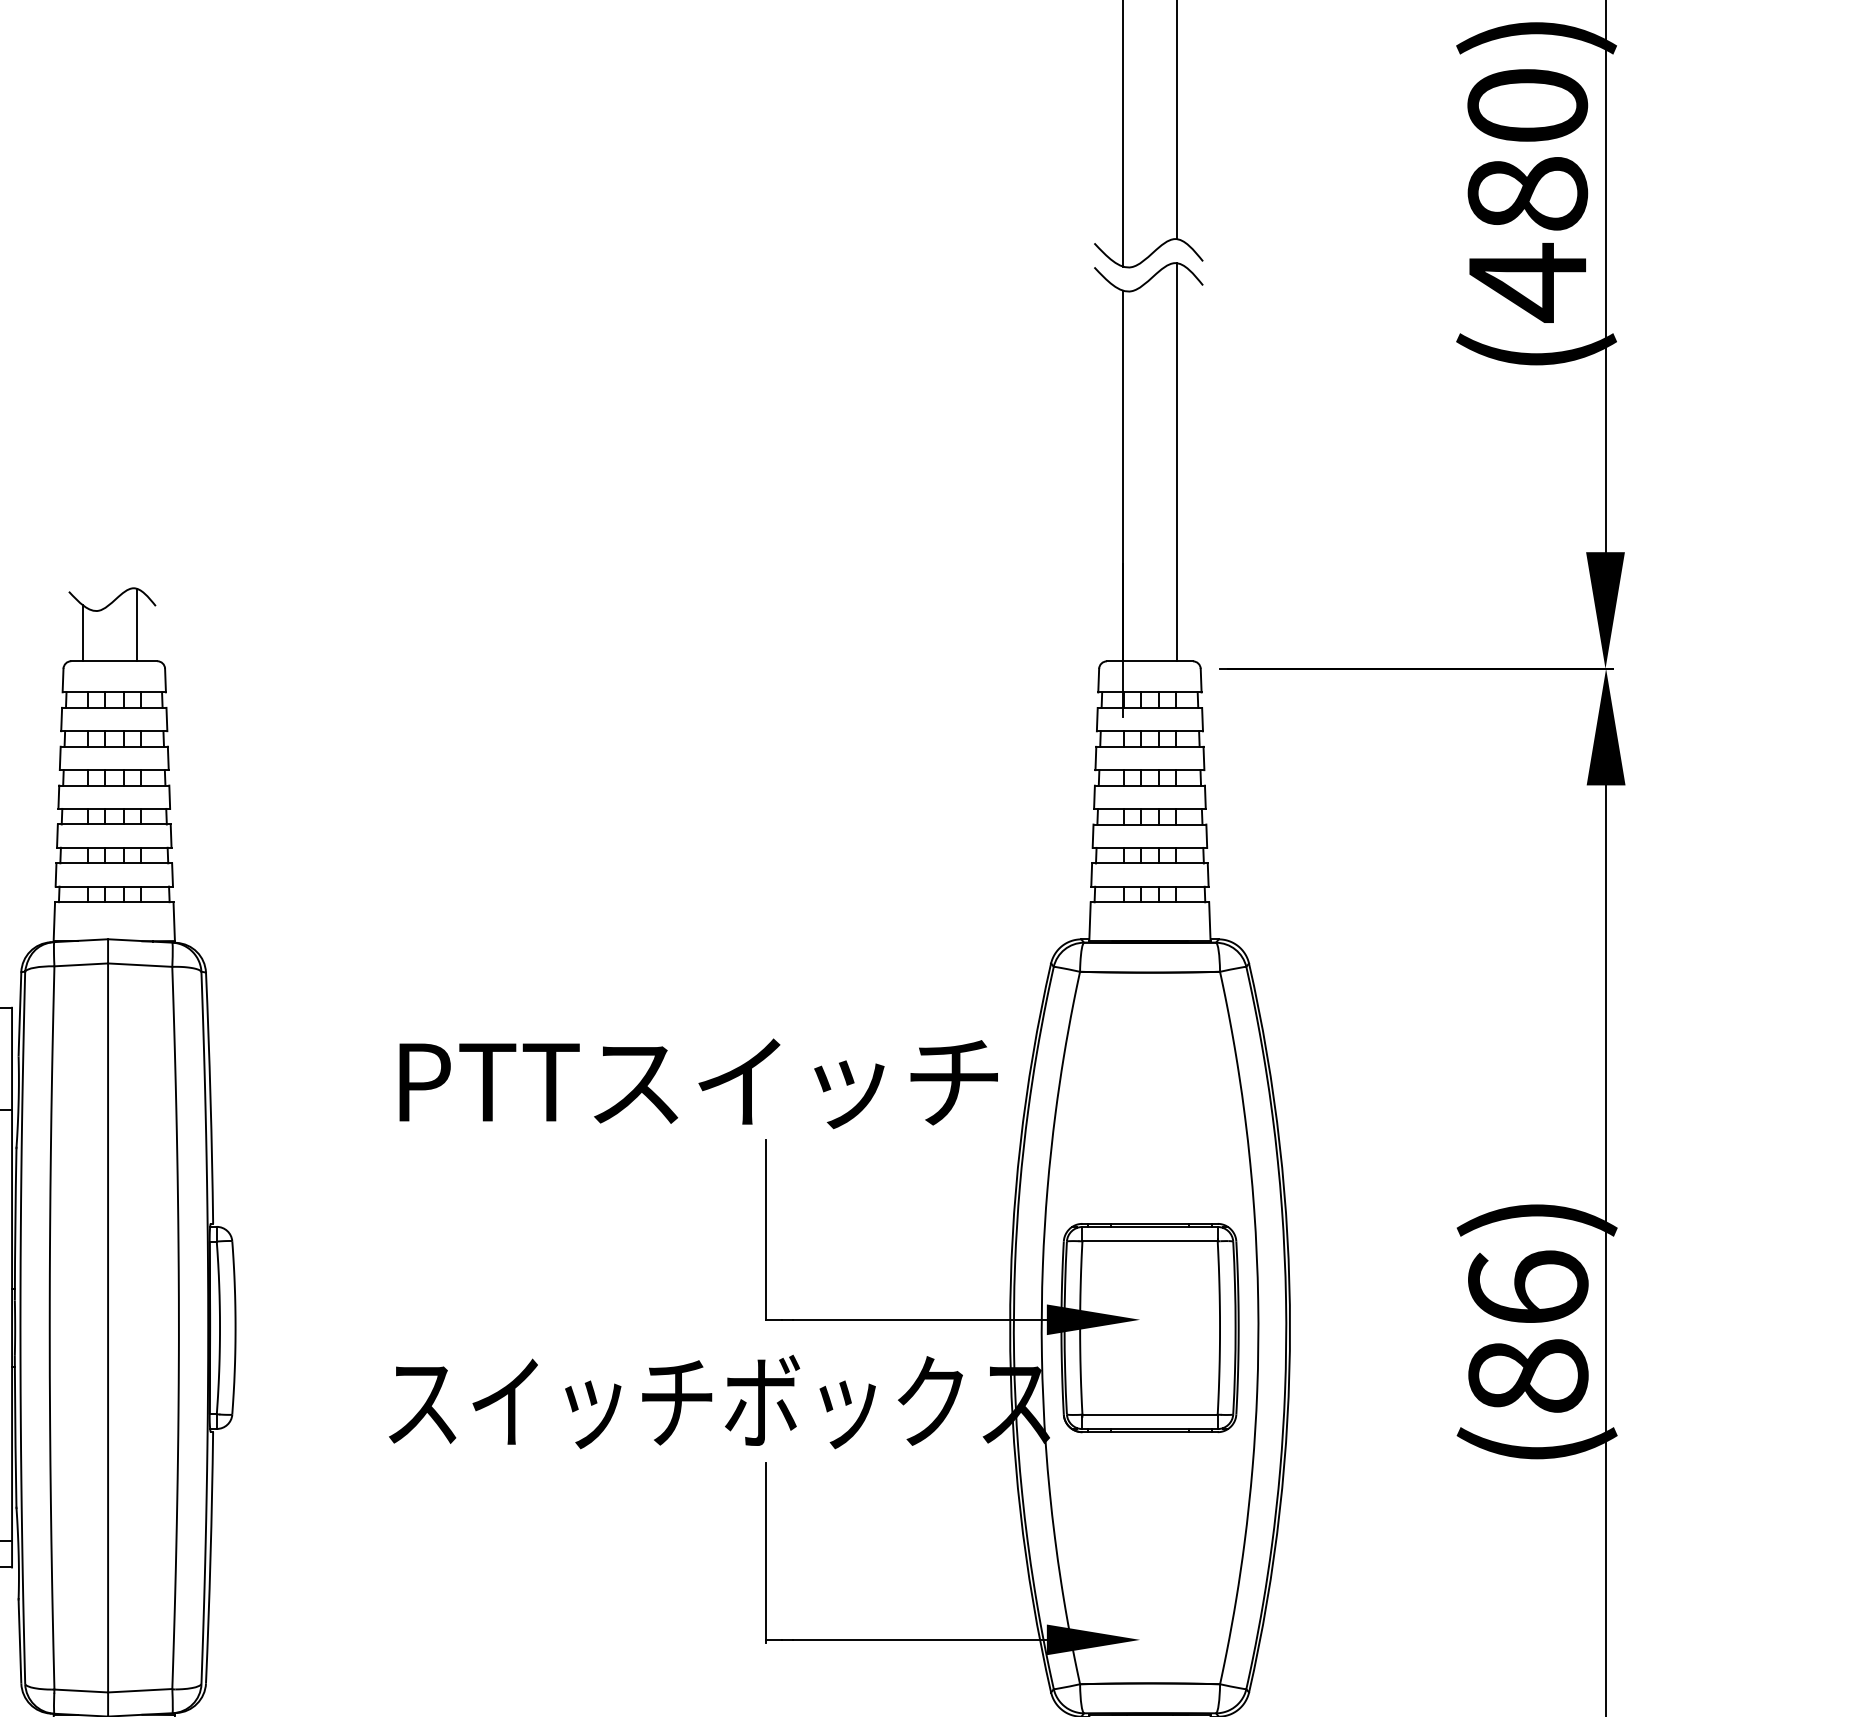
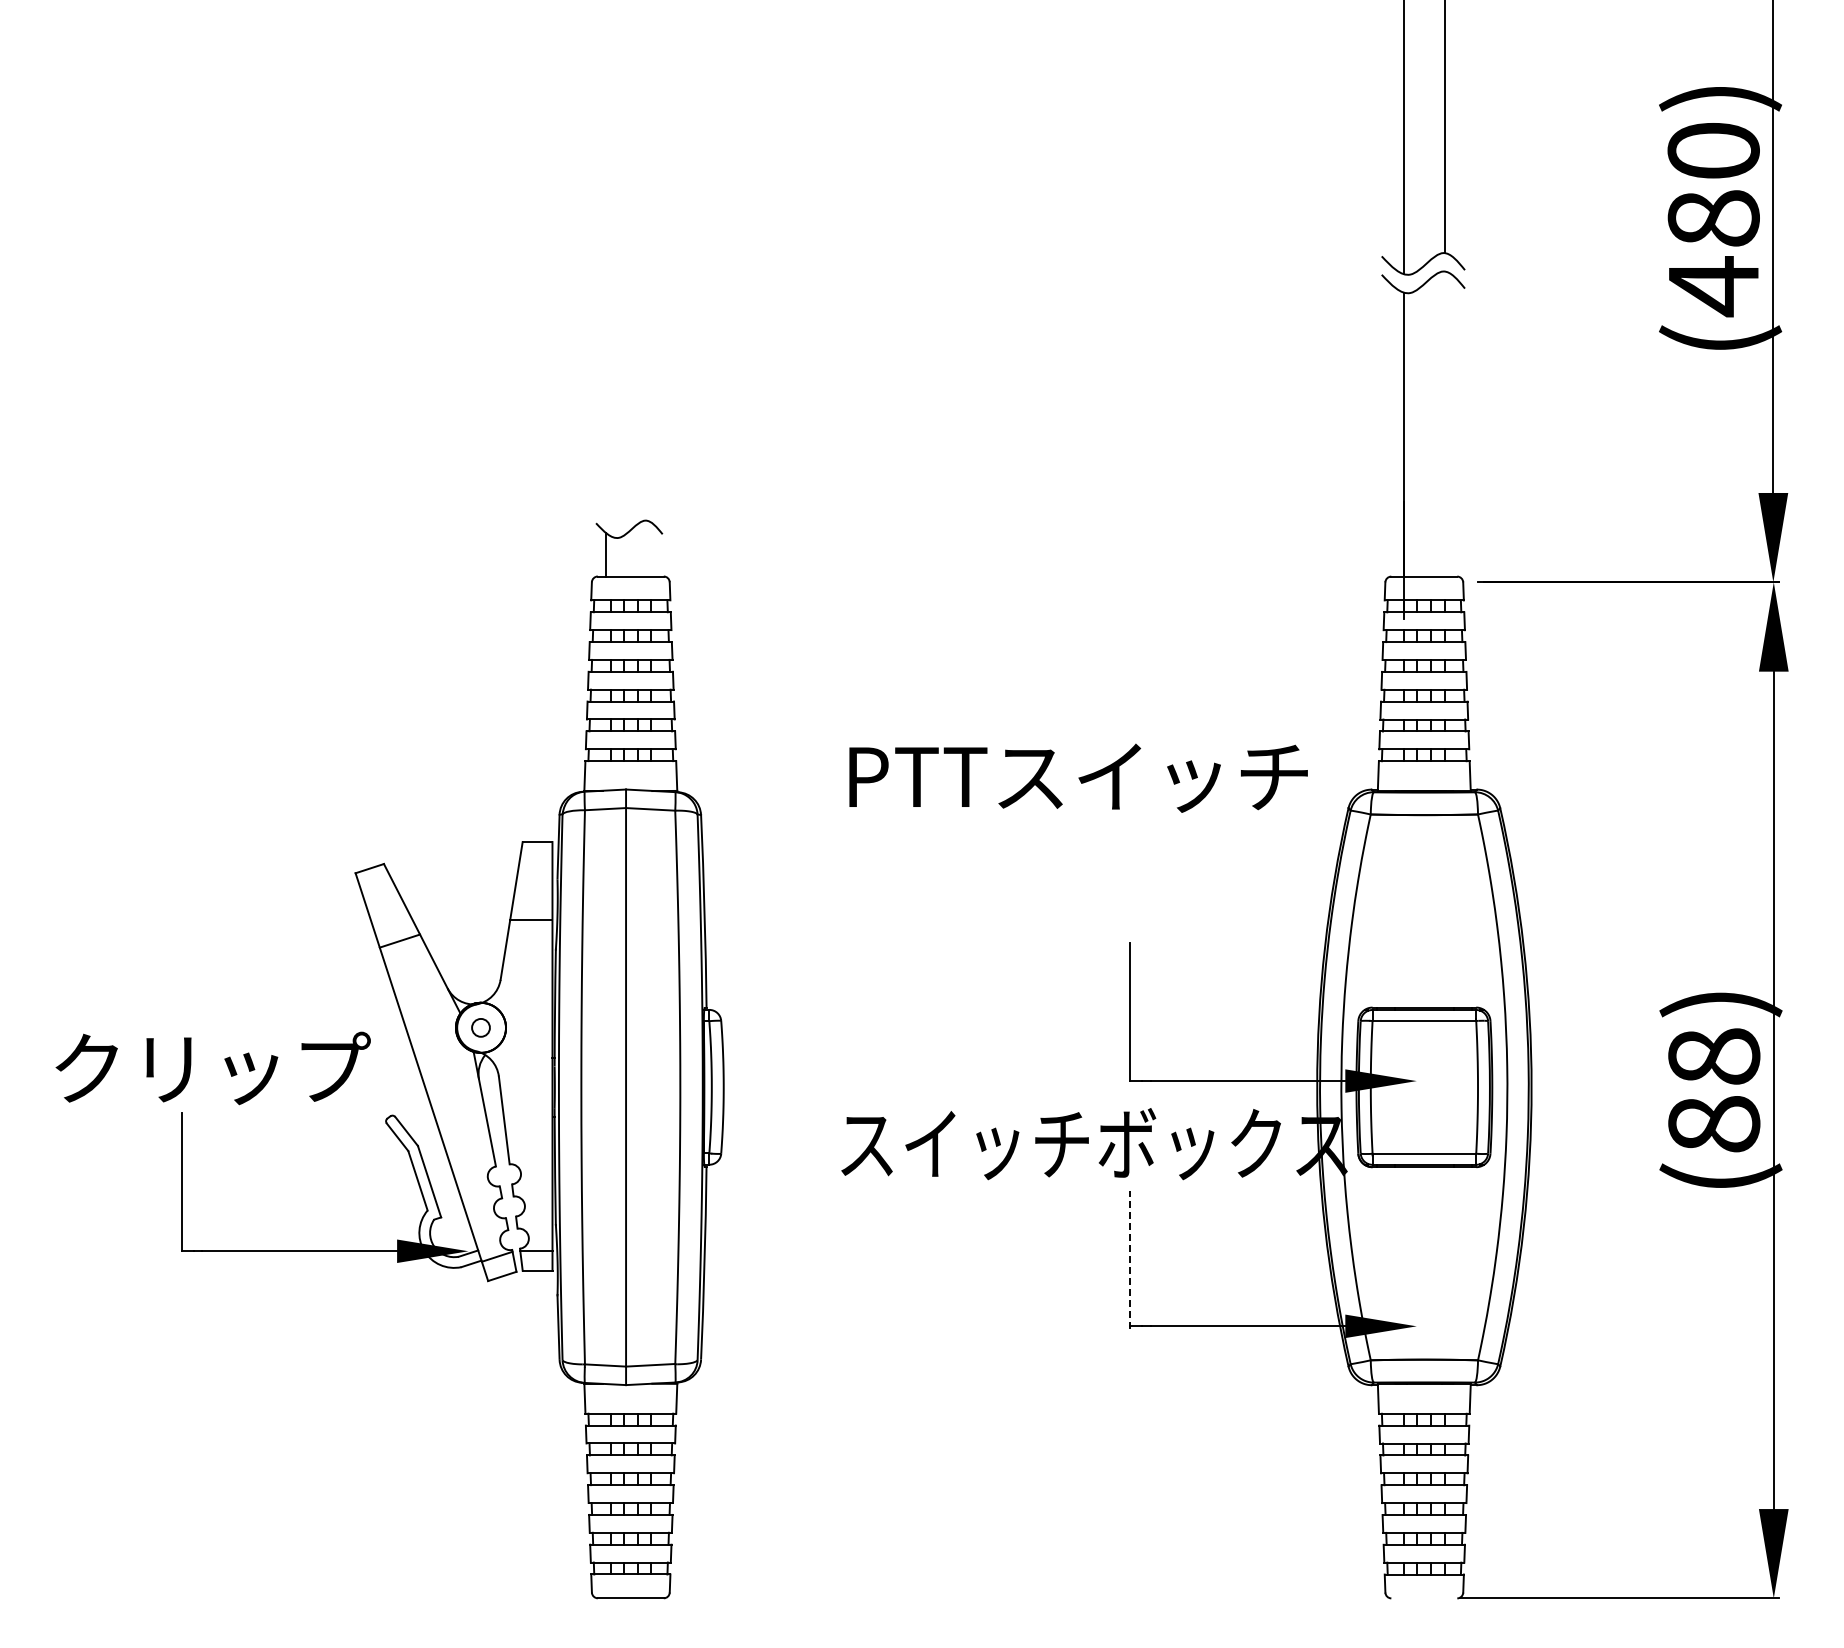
line: (1177, 461) -> (1445, 423), removed
line: (137, 624) -> (648, 548), removed
text: (698, 1082) -> (1078, 777), moved
text: (1528, 1287) -> (1714, 1056), (86) -> (88)
line: (766, 1552) -> (1130, 1259), solid -> dashed

